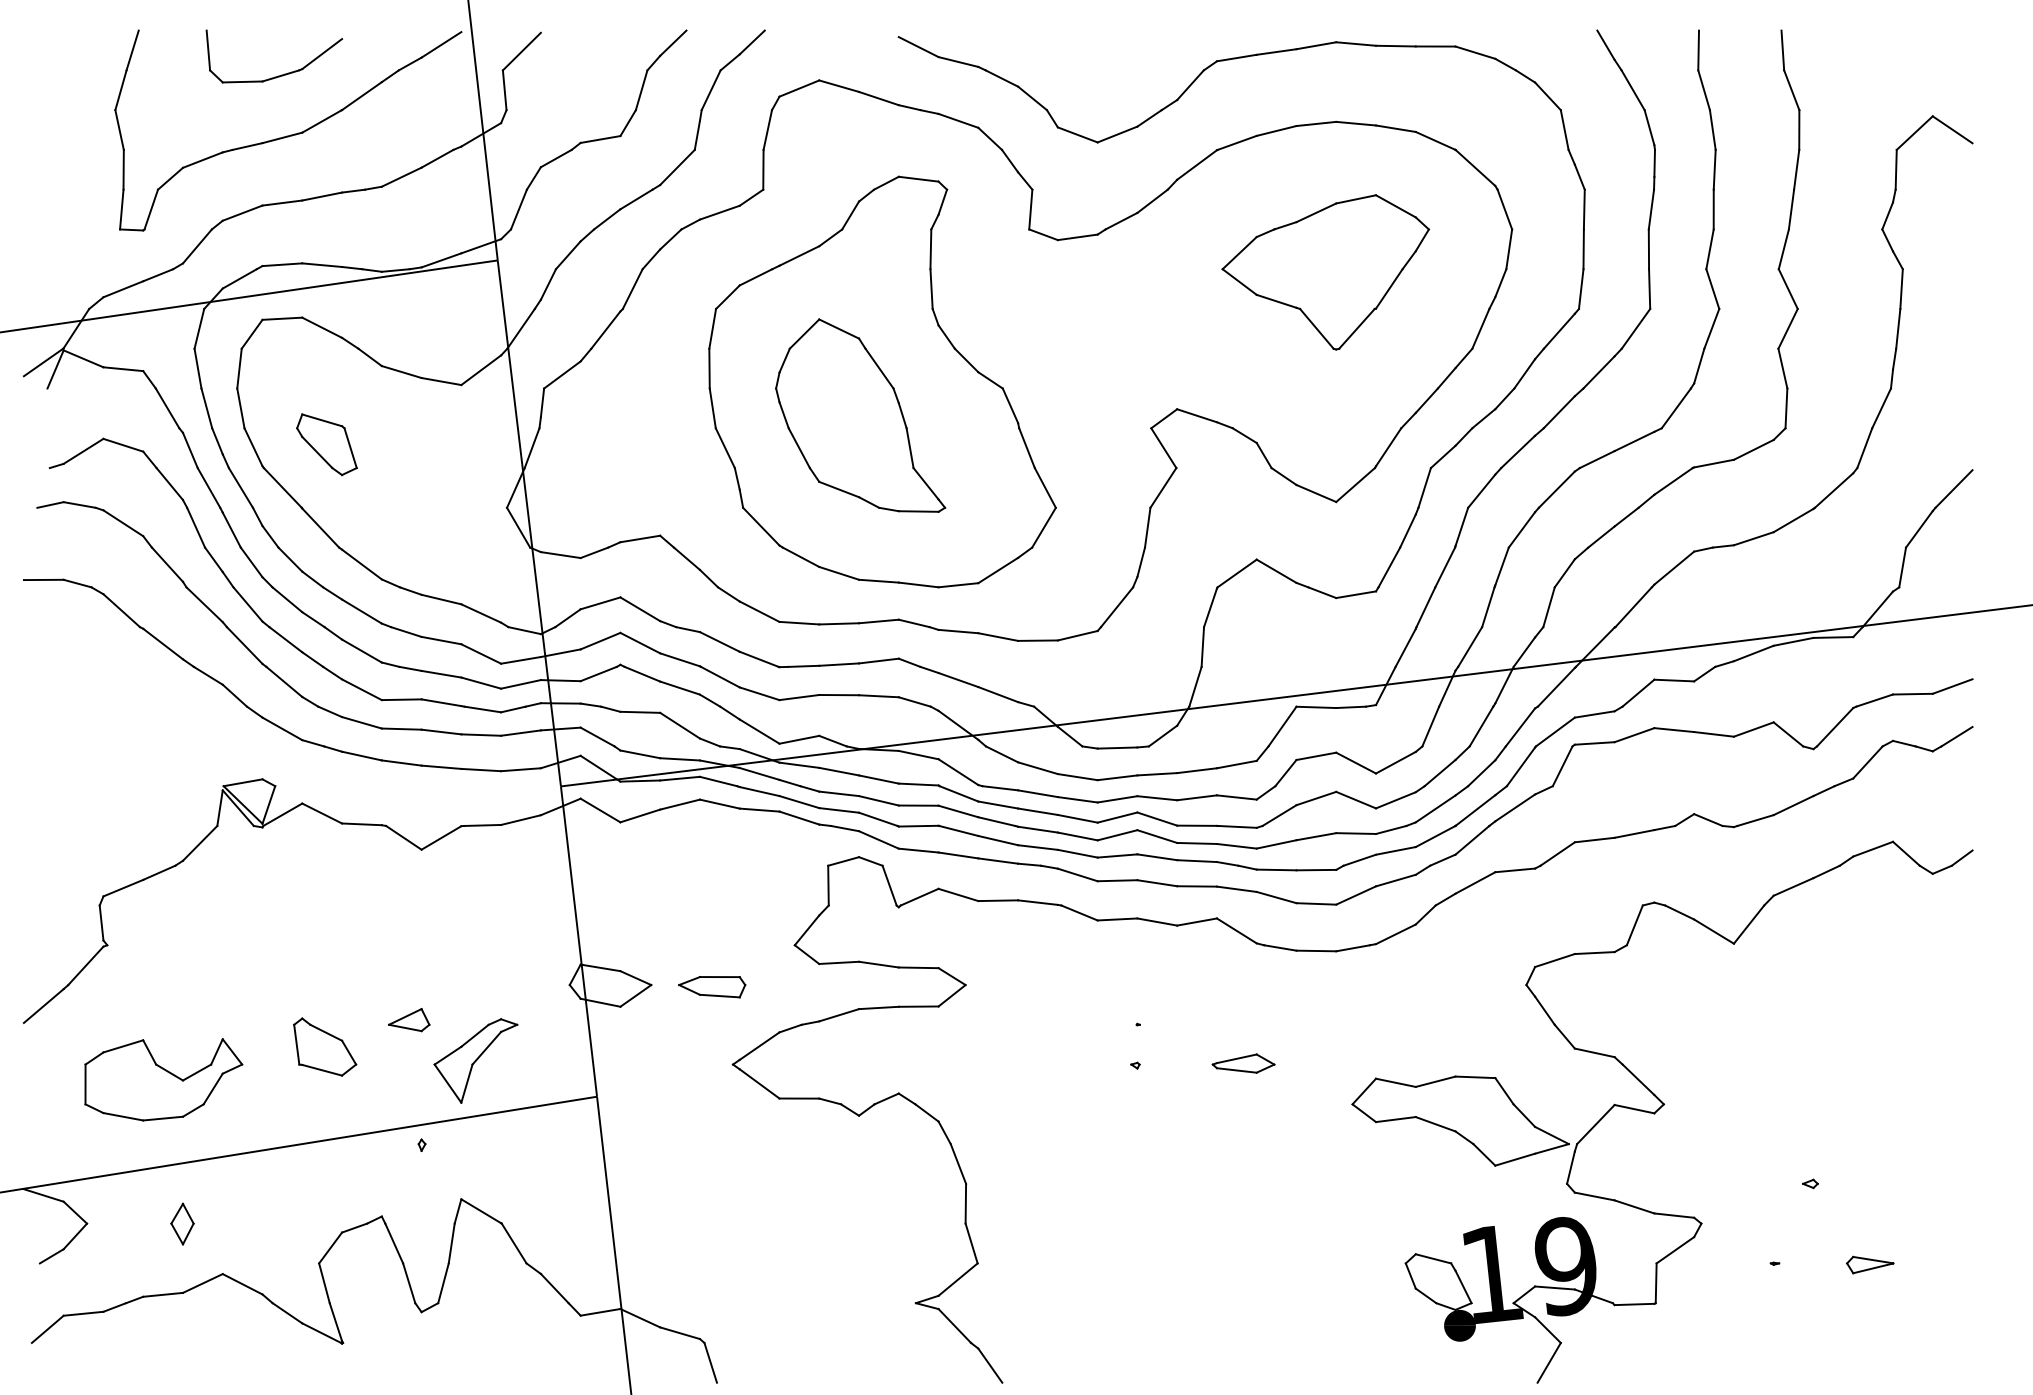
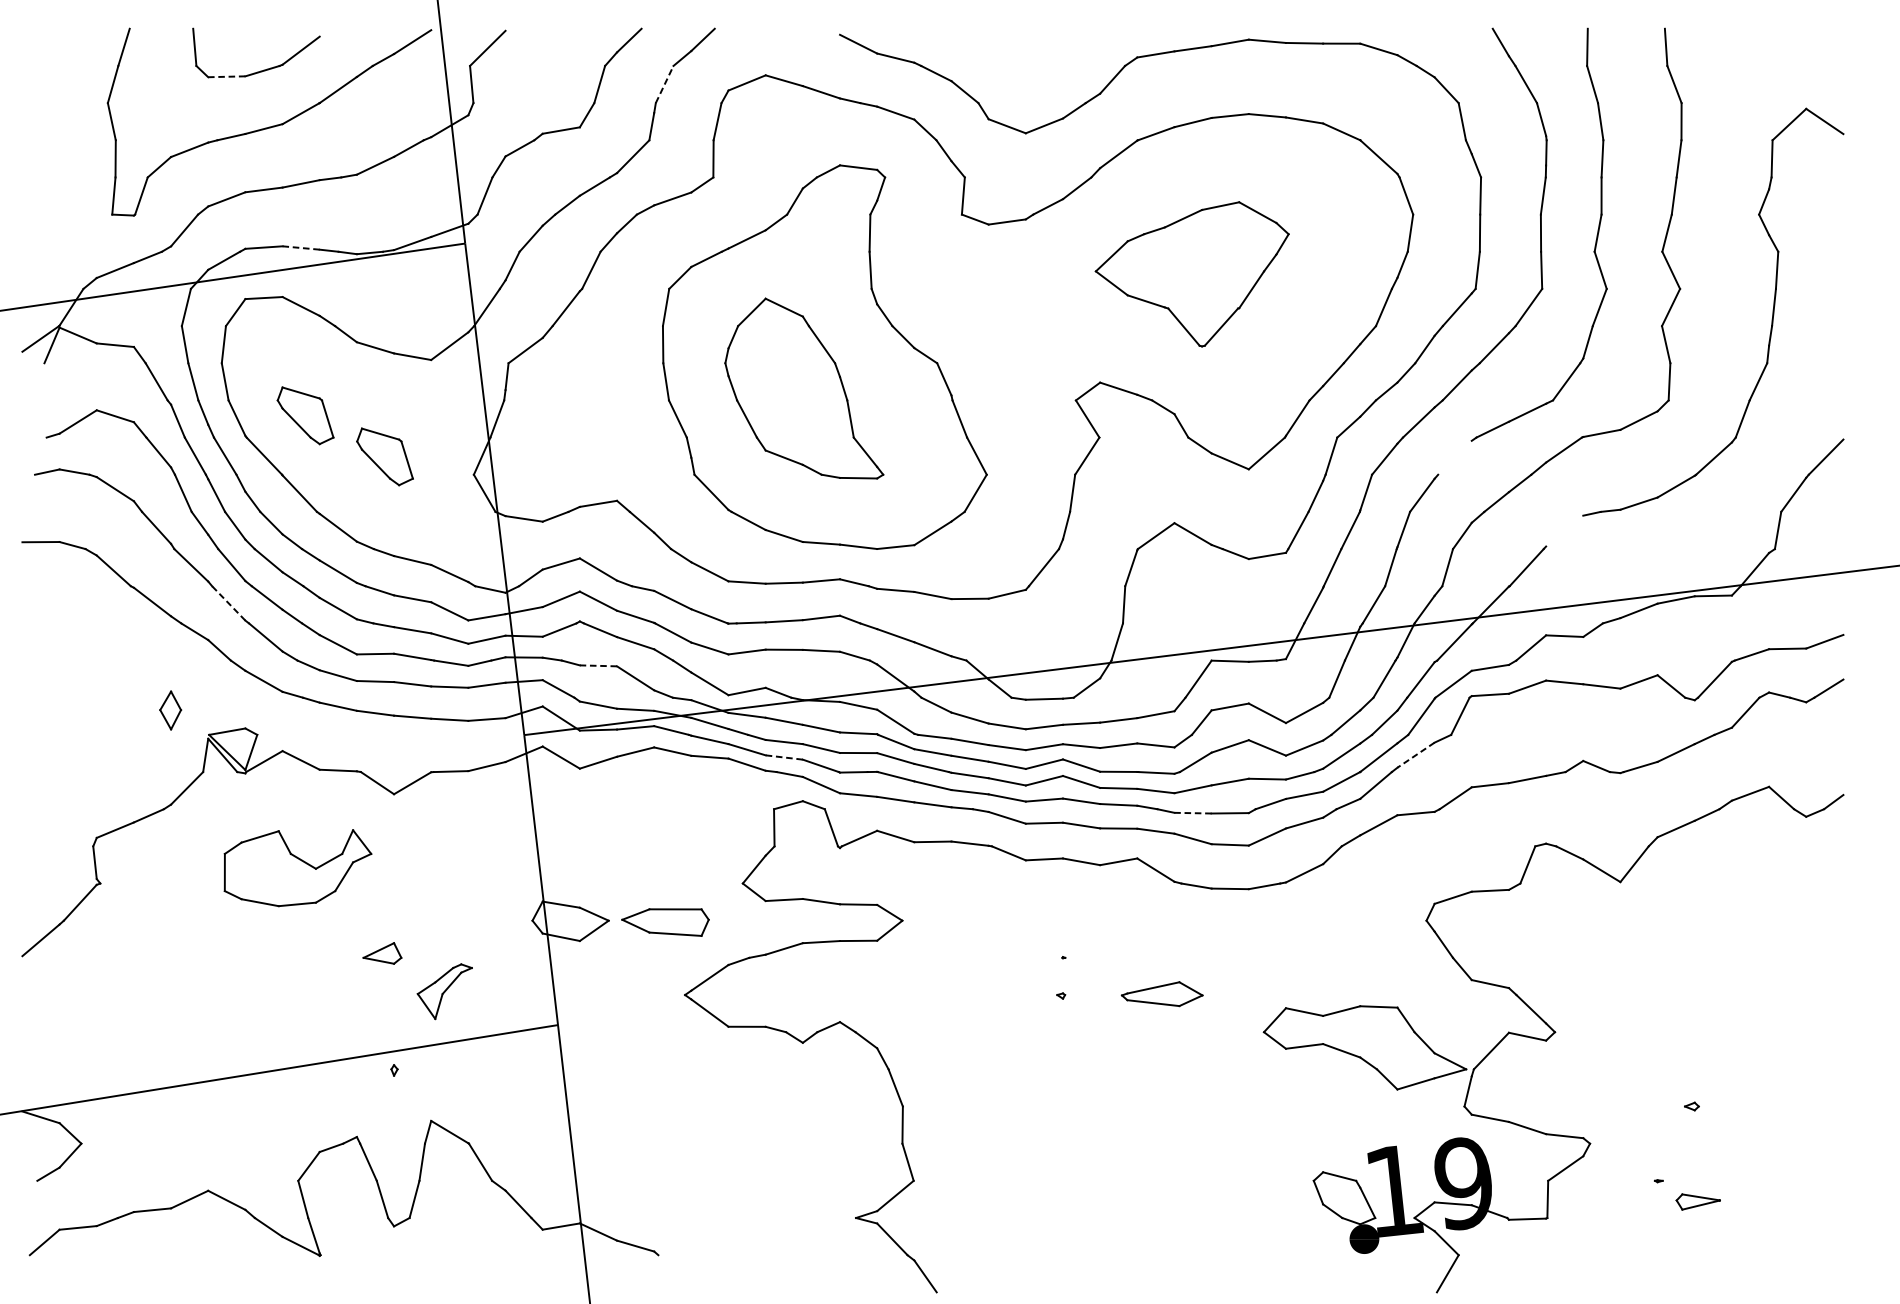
line: (242, 81) -> (226, 76), solid -> dashed
line: (711, 89) -> (664, 83), solid -> dashed
line: (322, 265) -> (301, 248), solid -> dashed
part: (1325, 272) -> (1192, 274), moved
part: (411, 488) -> (384, 456), added
line: (1556, 489) -> (1454, 457), removed
line: (1674, 567) -> (1564, 530), removed
line: (244, 645) -> (228, 603), solid -> dashed
line: (640, 712) -> (598, 666), solid -> dashed
line: (1515, 807) -> (1416, 754), solid -> dashed
line: (838, 810) -> (783, 757), solid -> dashed
line: (1276, 869) -> (1192, 812), solid -> dashed
part: (712, 987) -> (665, 923), size x1.4
part: (325, 1046) -> (304, 978), removed
part: (475, 1060) -> (444, 991), size x0.7
part: (1243, 1063) -> (1162, 994), size x1.4
part: (163, 1079) -> (297, 867), moved
part: (182, 1223) -> (170, 709), moved
part: (1870, 1264) -> (1698, 1201), moved
line: (710, 1362) -> (664, 1273), removed

